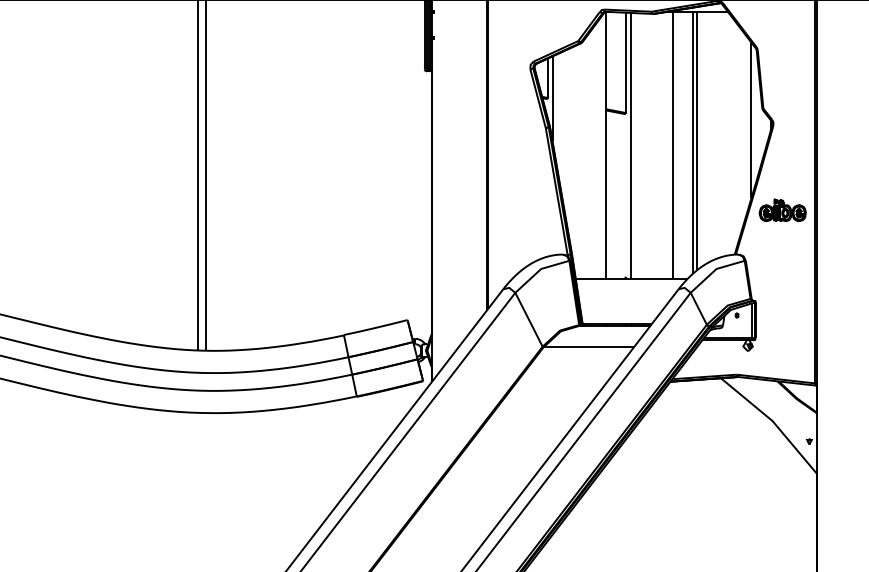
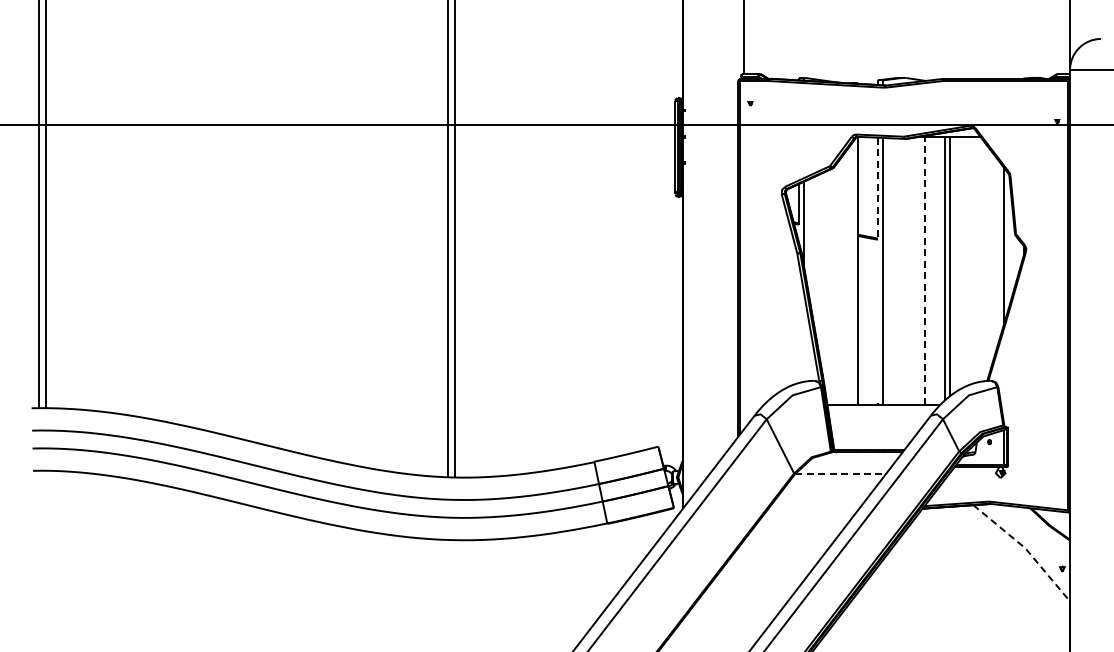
line: (625, 64) -> (877, 189), solid -> dashed
line: (673, 144) -> (925, 270), solid -> dashed
part: (782, 210) -> (1035, 336), removed
line: (589, 347) -> (841, 474), solid -> dashed
line: (772, 422) -> (1025, 549), solid -> dashed

